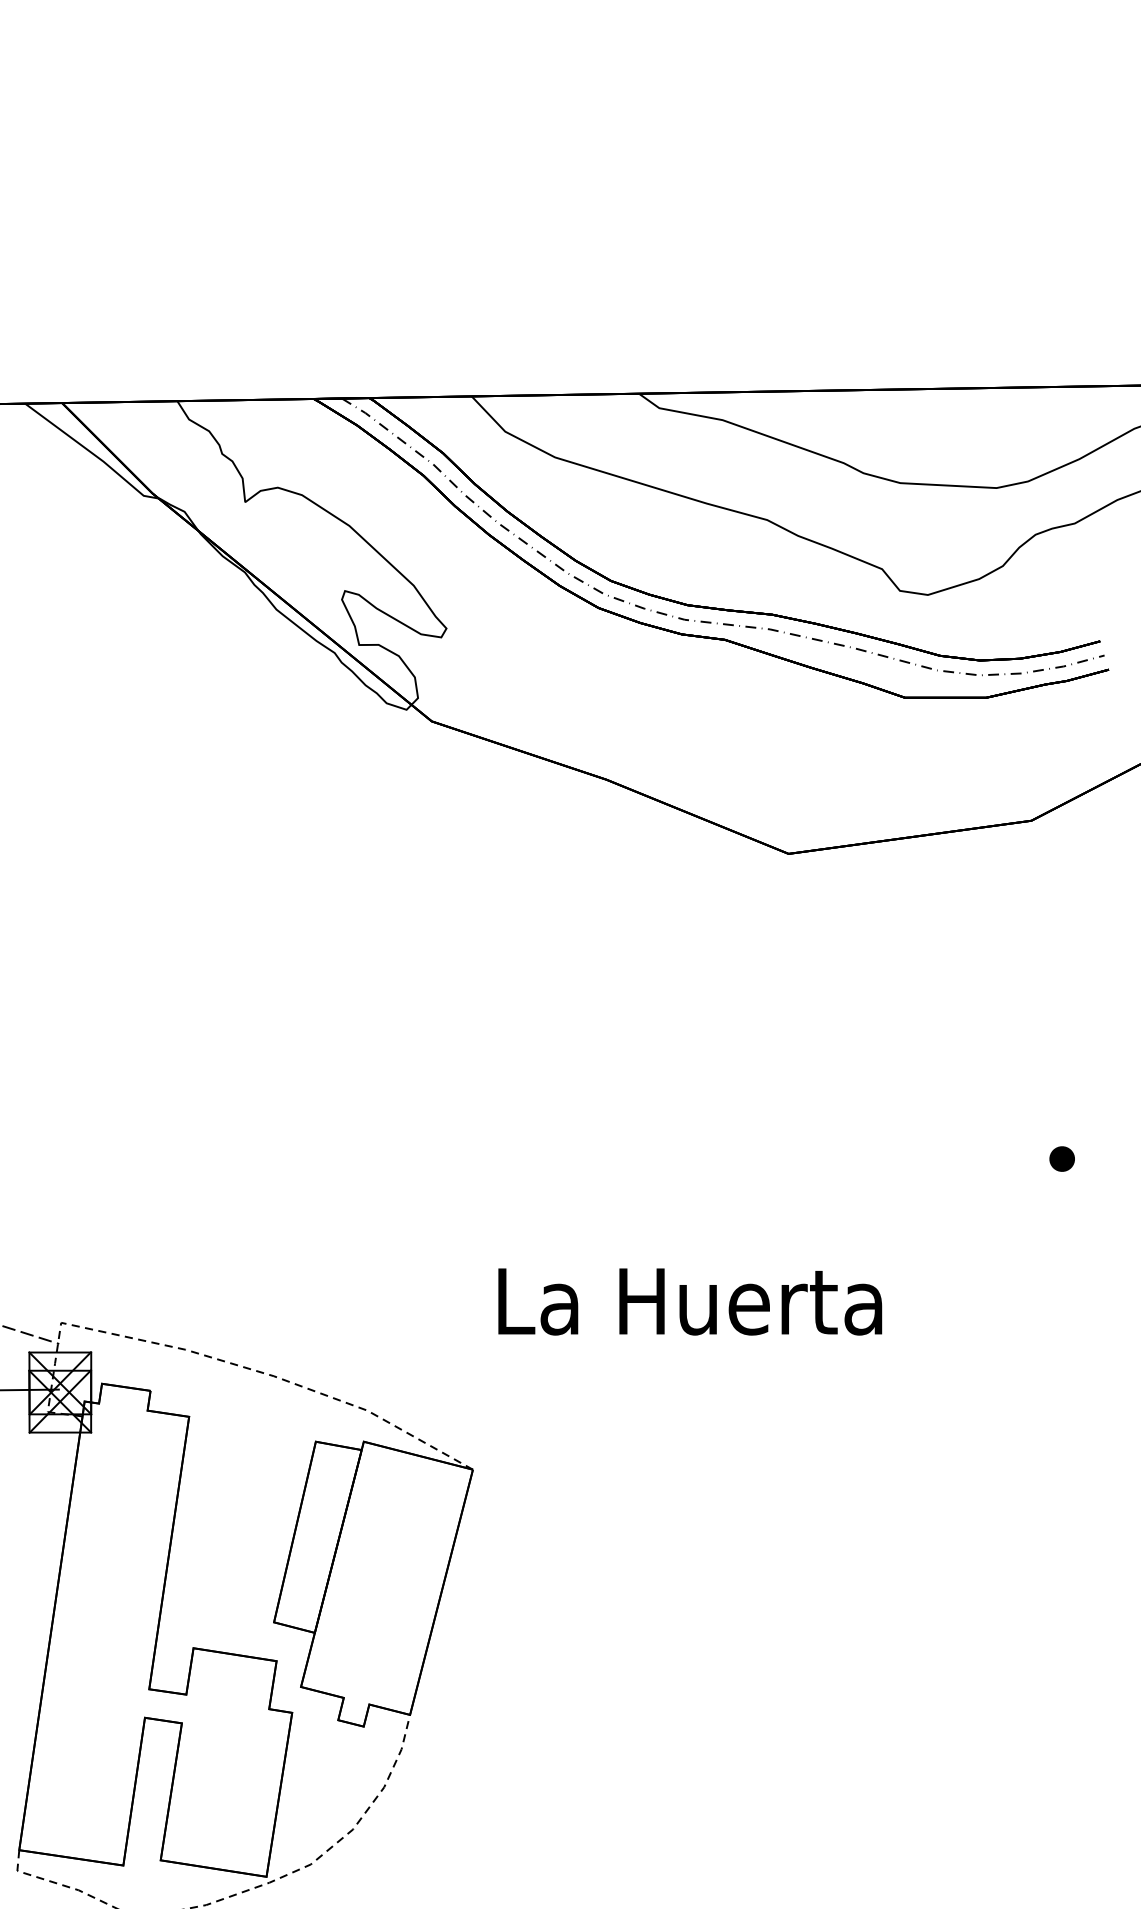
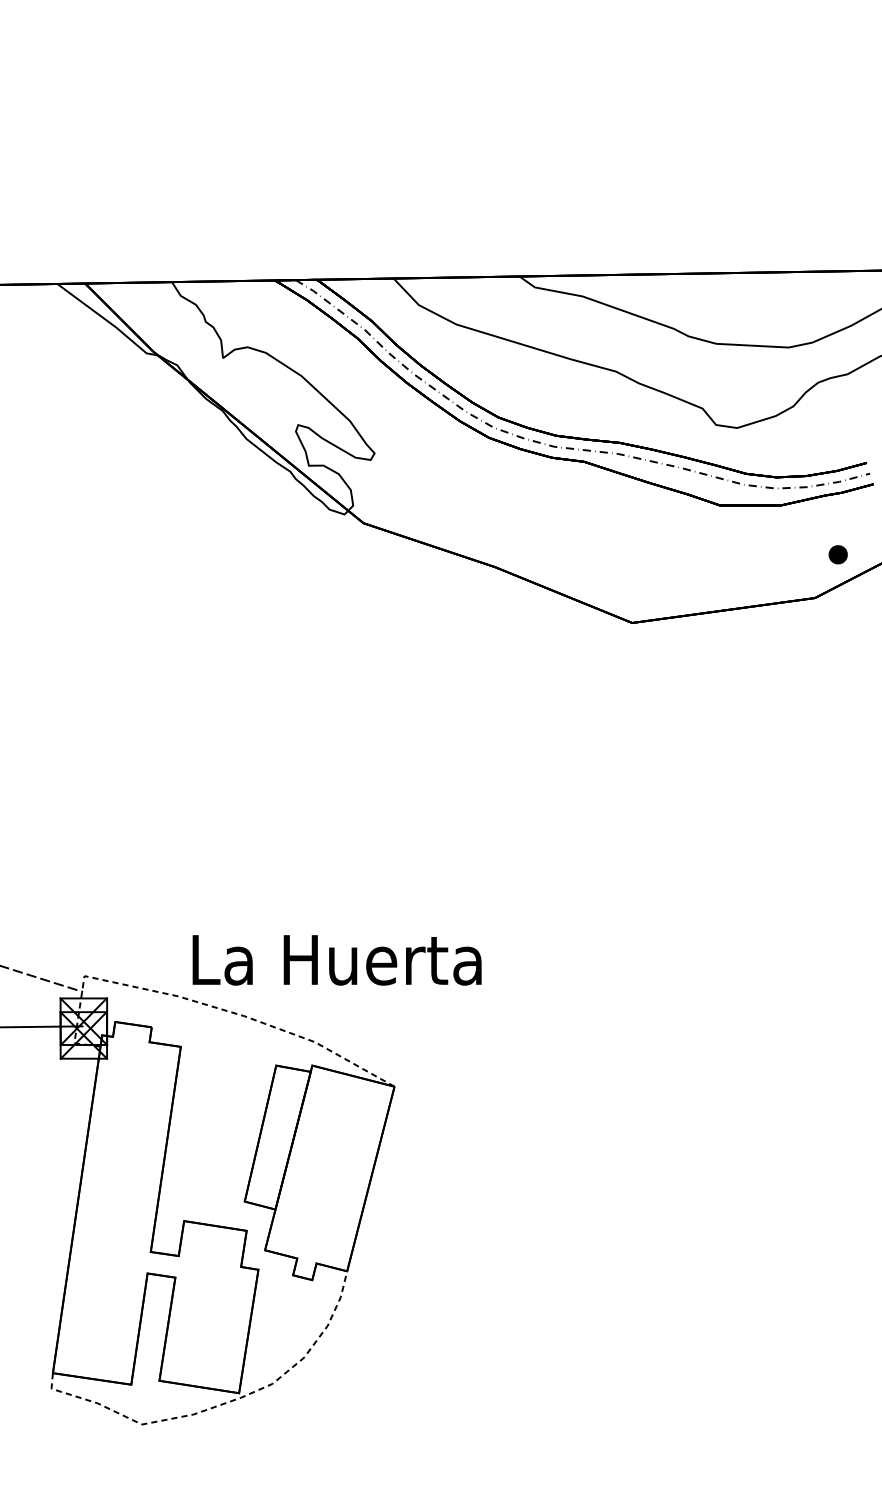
part: (1061, 1158) -> (837, 554), moved
text: (689, 1302) -> (336, 960), moved

